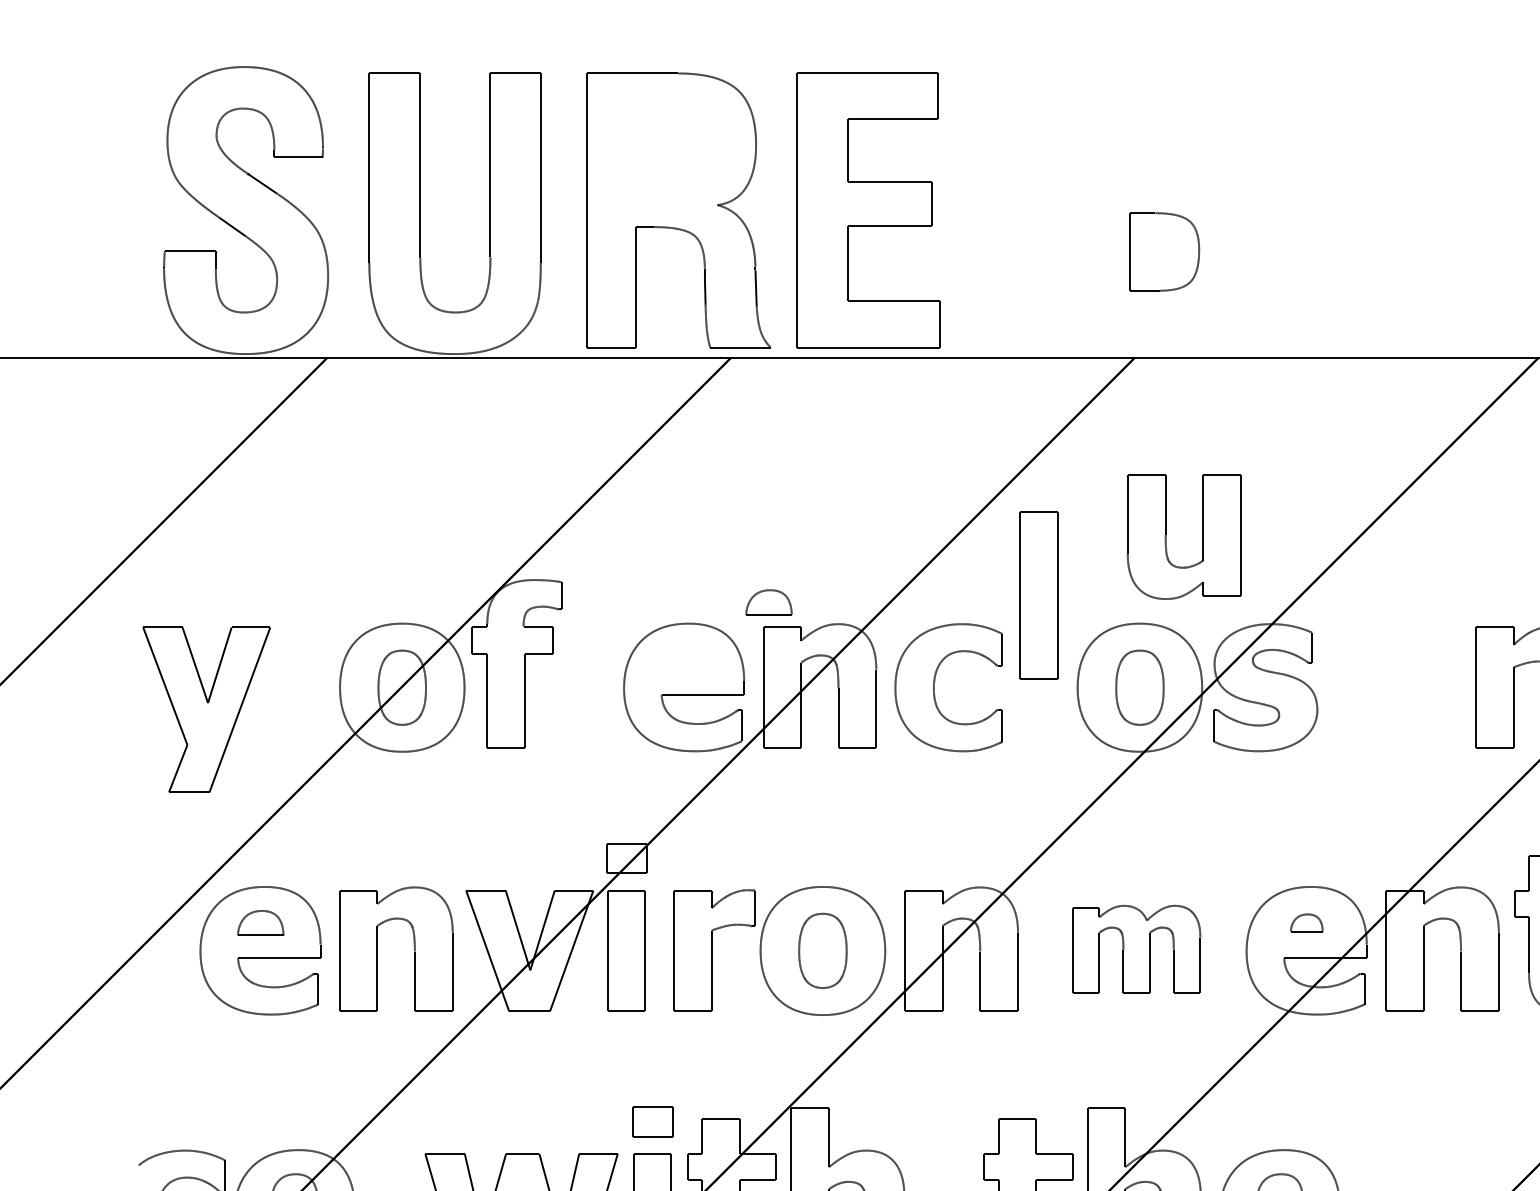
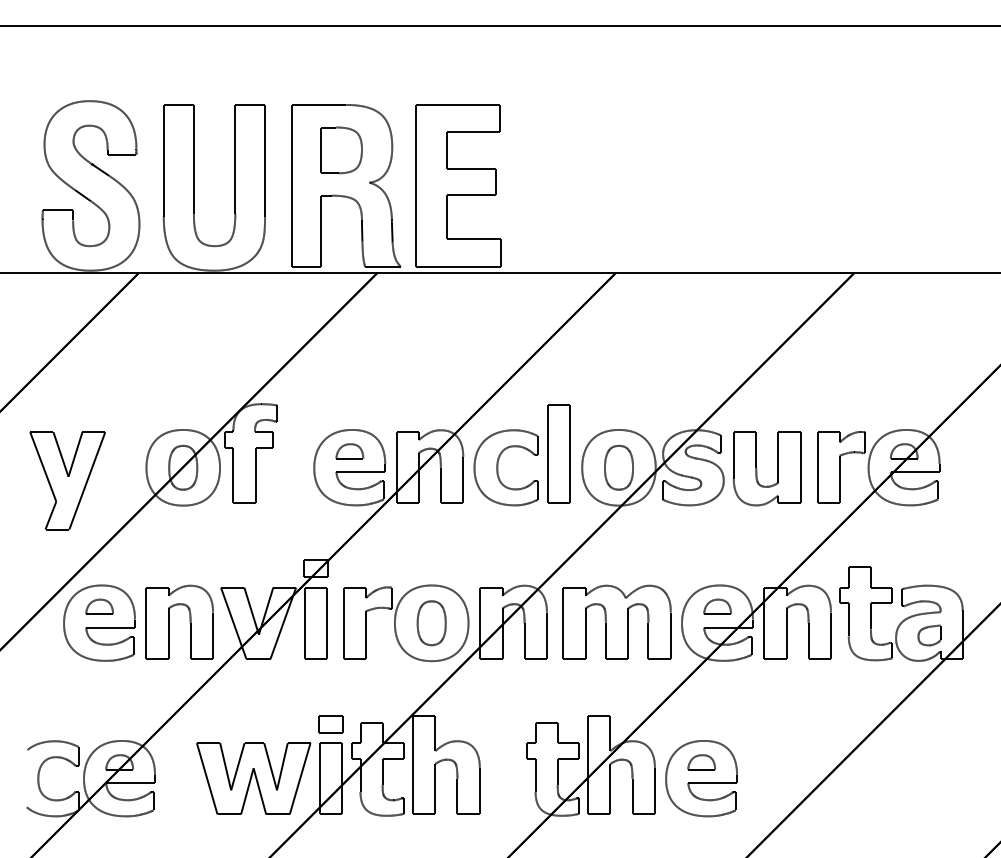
part: (1164, 252) -> (341, 150), moved
part: (1167, 536) -> (757, 468), moved
part: (1037, 594) -> (558, 453), moved
part: (768, 602) -> (349, 451), moved
part: (1306, 922) -> (717, 606), size x1.43
part: (1135, 947) -> (616, 621), size x1.43

